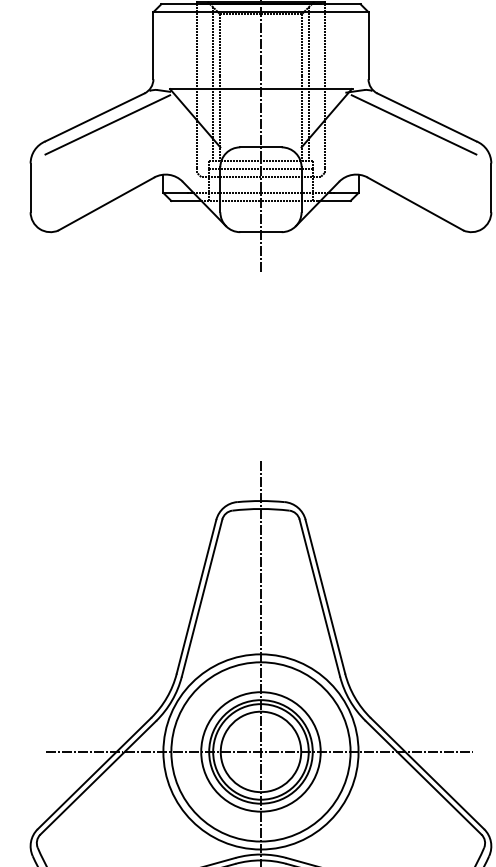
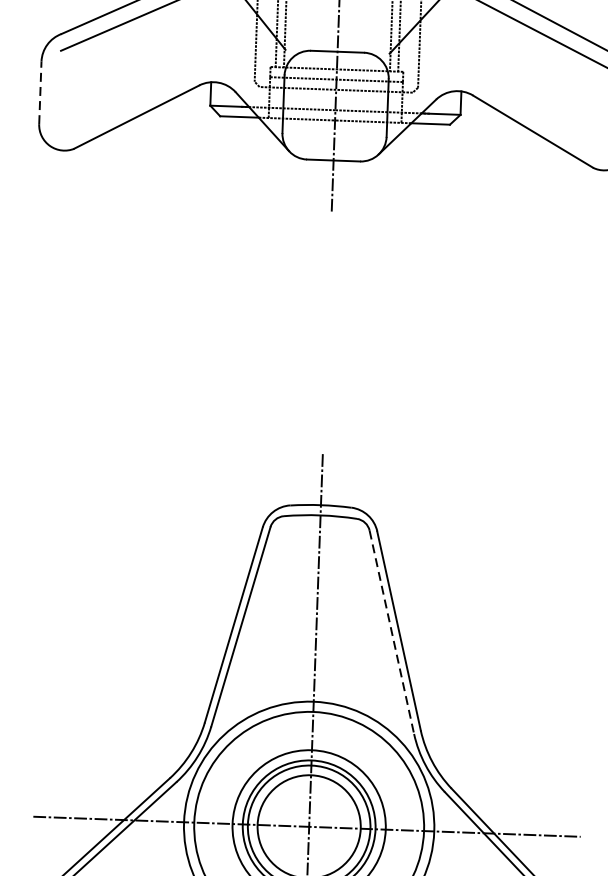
line: (30, 187) -> (40, 92), solid -> dashed
line: (319, 598) -> (391, 632), solid -> dashed

